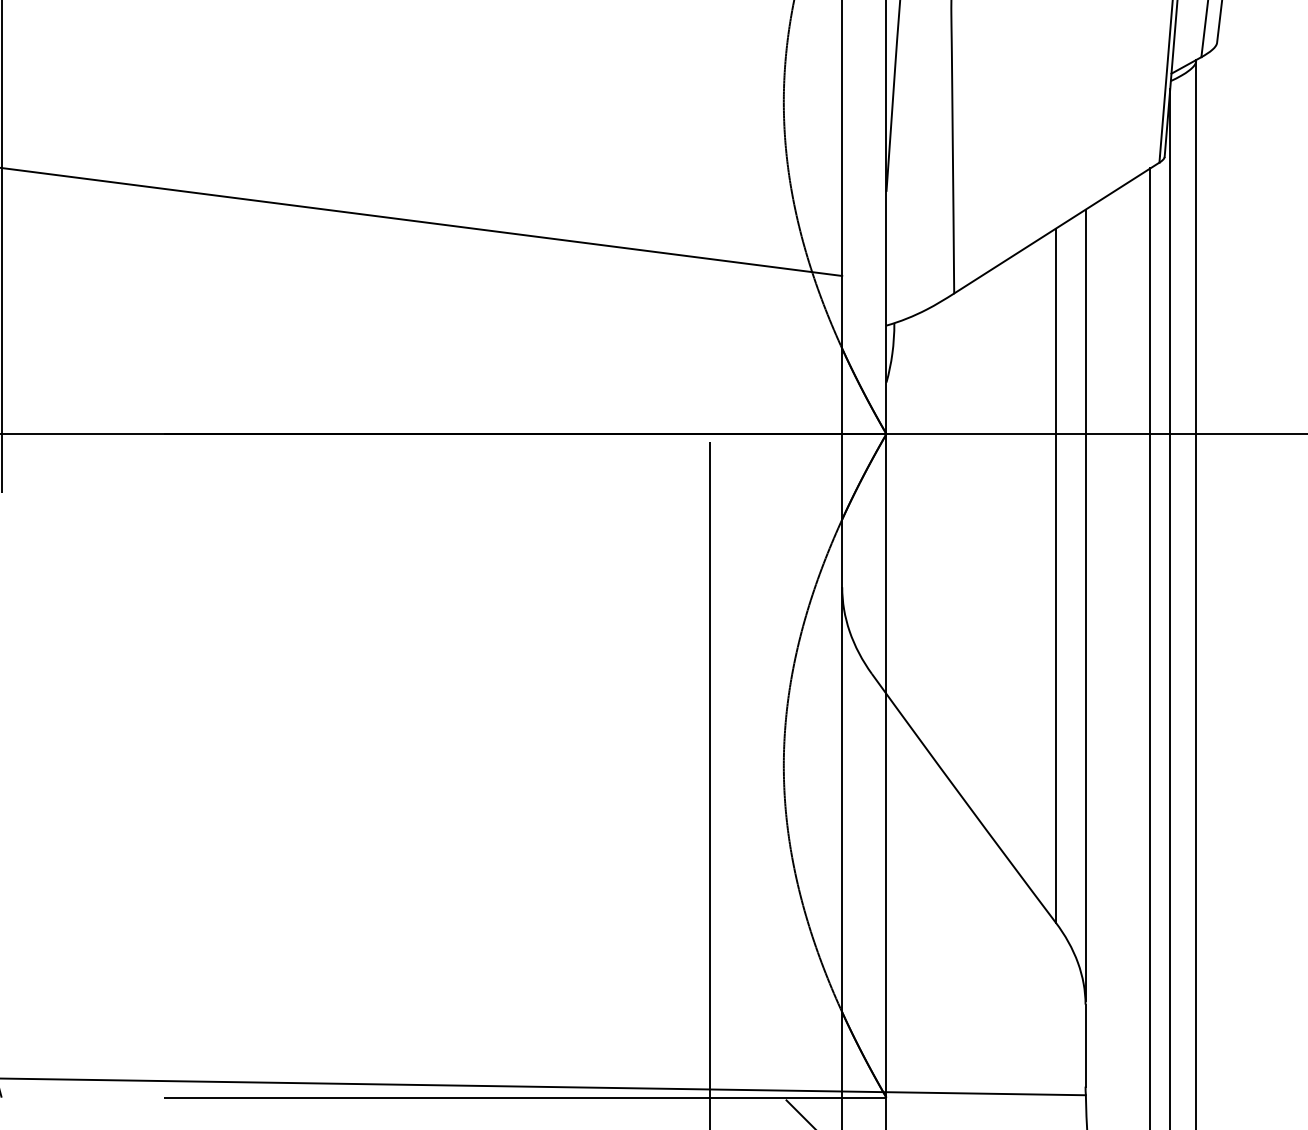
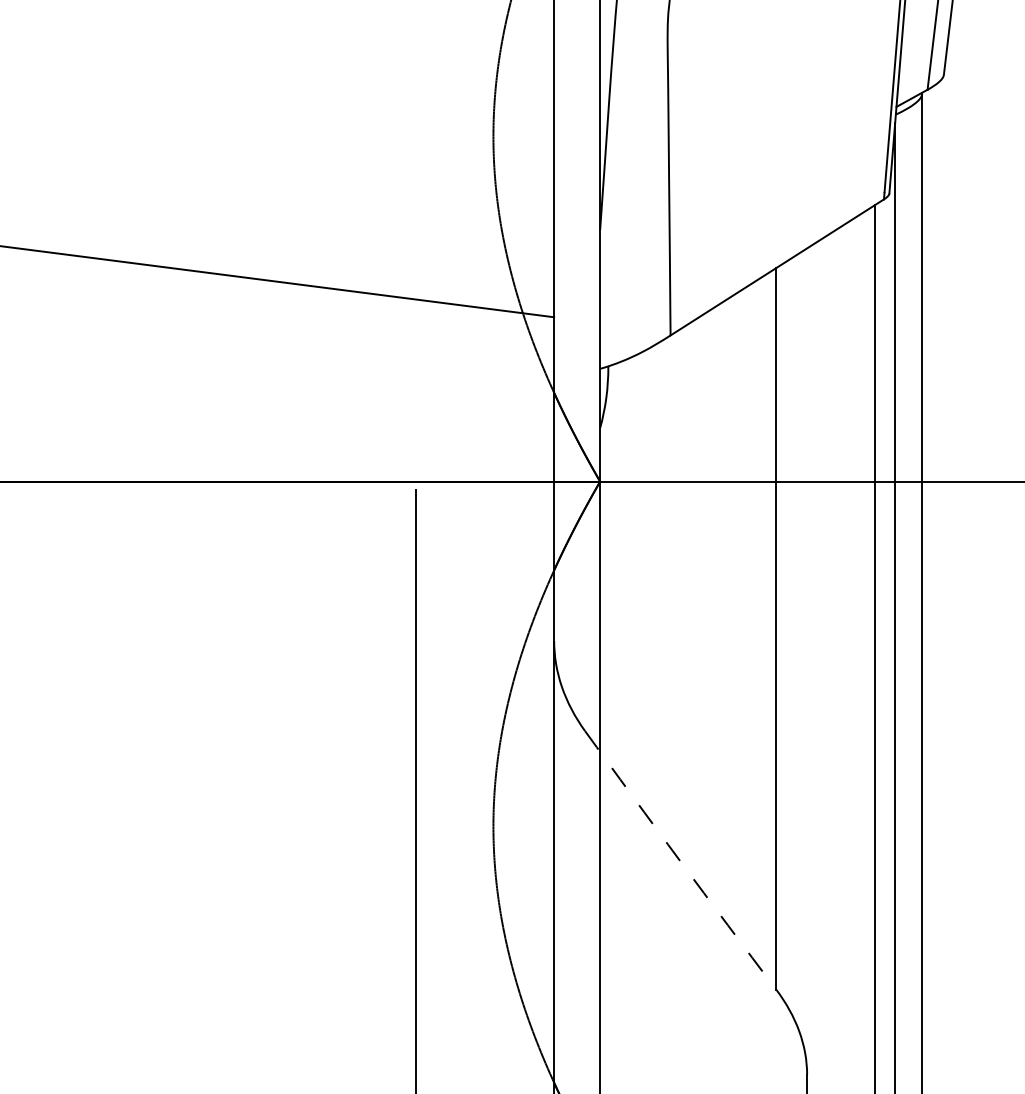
line: (1085, 604) -> (807, 658), removed
arc: (963, 798) -> (680, 860), solid -> dashed

